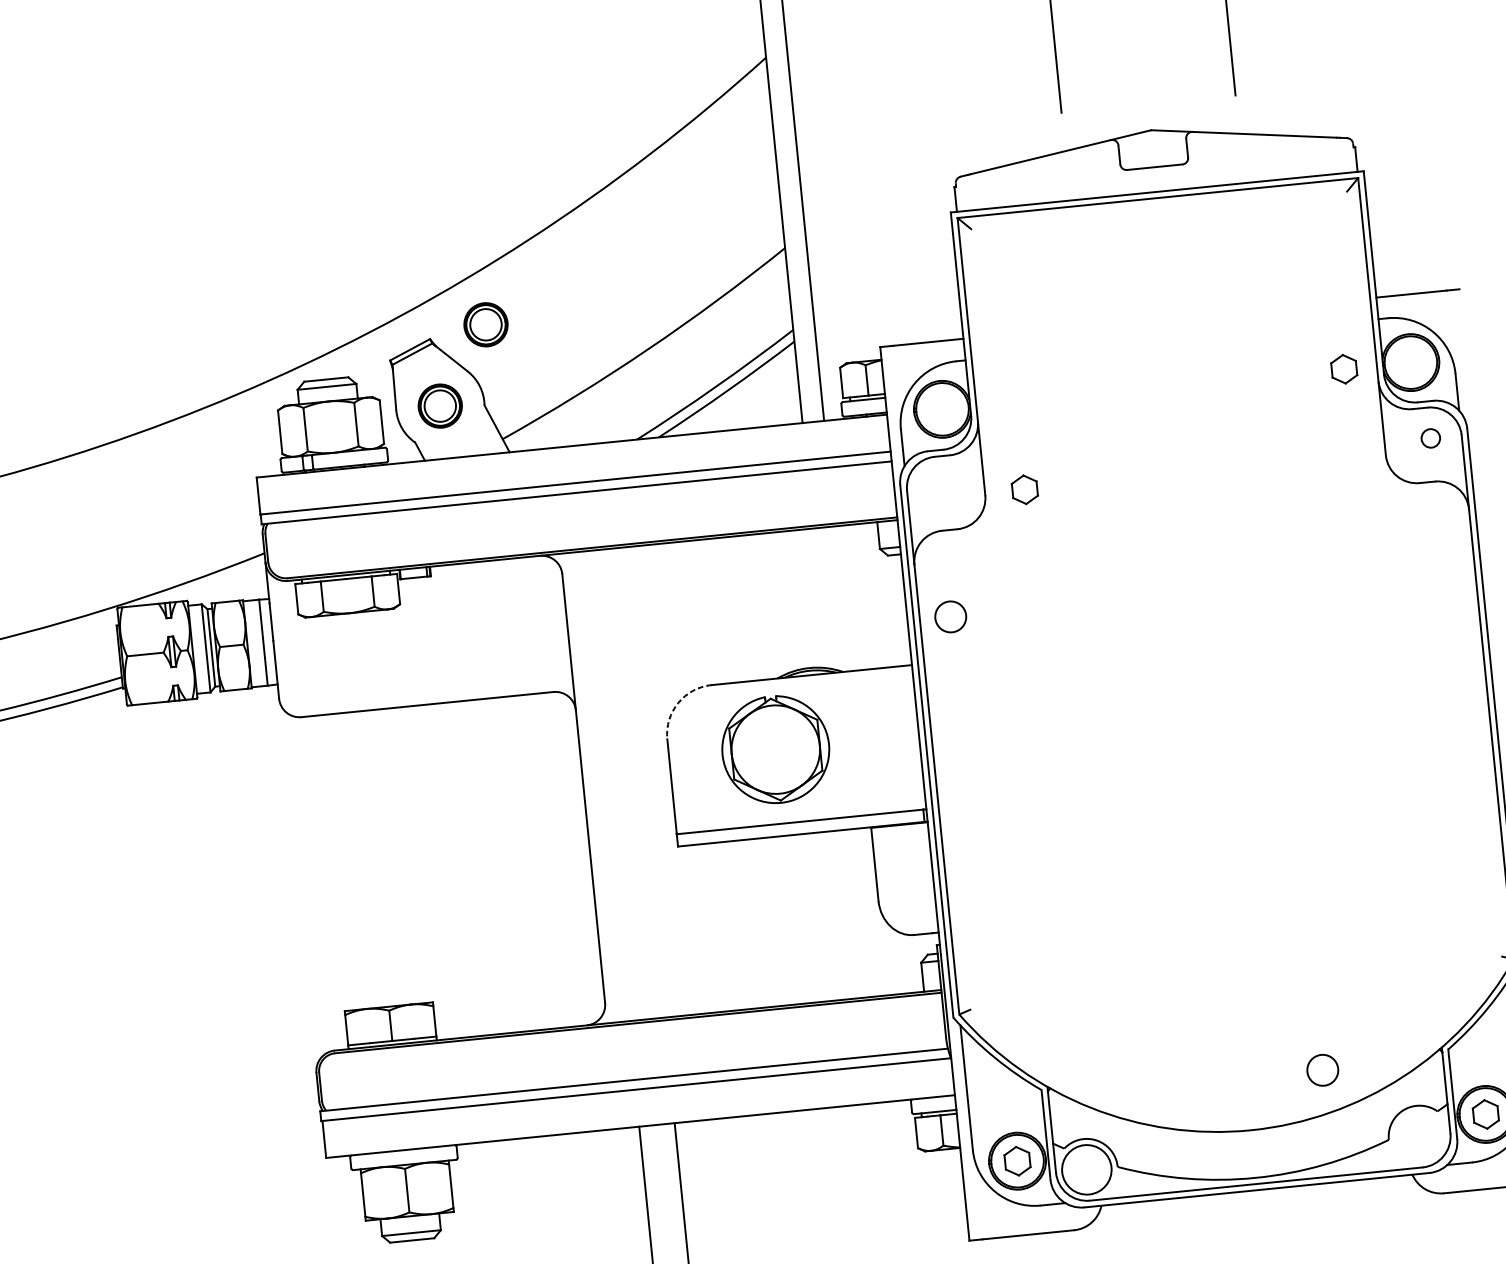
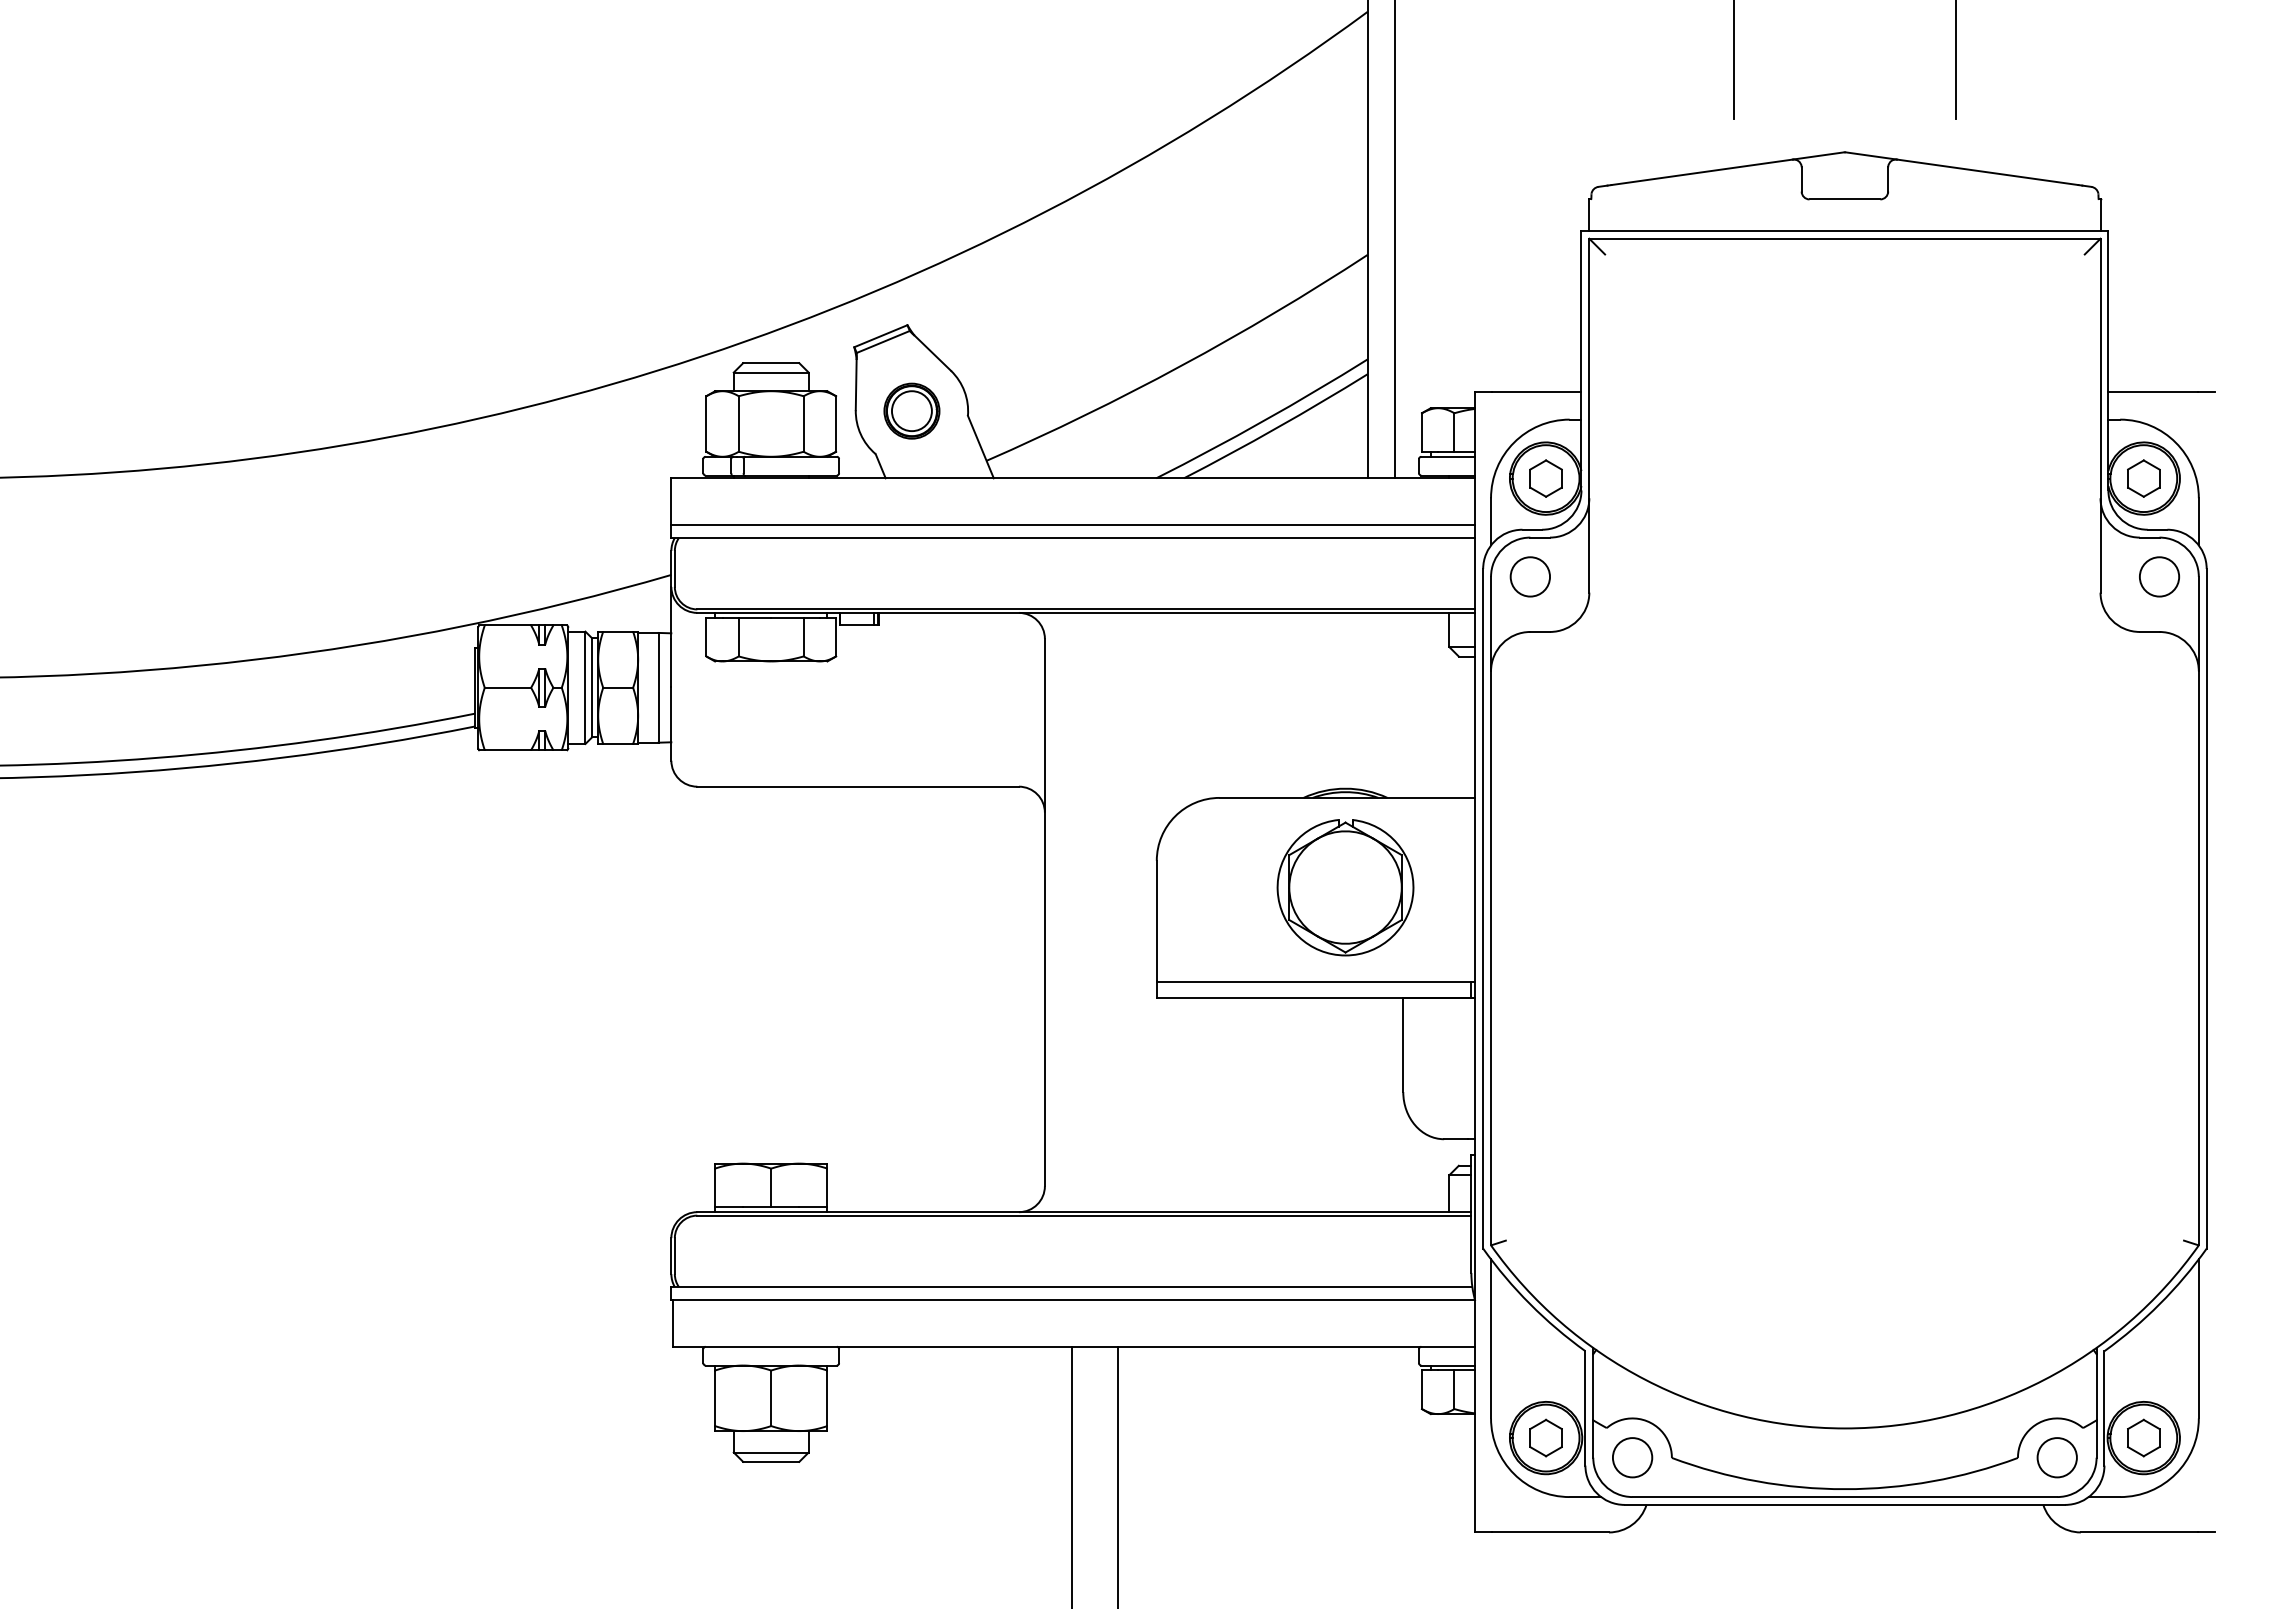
part: (485, 324) -> (979, 313), removed
part: (1344, 369) -> (2143, 478), moved
circle: (1430, 438) -> (2159, 576), size x1.67
part: (1024, 489) -> (1545, 478), moved
circle: (950, 616) -> (1529, 576), moved
arc: (678, 703) -> (1175, 816), dashed -> solid
part: (775, 749) -> (1345, 887), moved
circle: (1322, 1070) -> (2056, 1457), moved
circle: (1086, 1169) -> (1632, 1457), size x0.62

